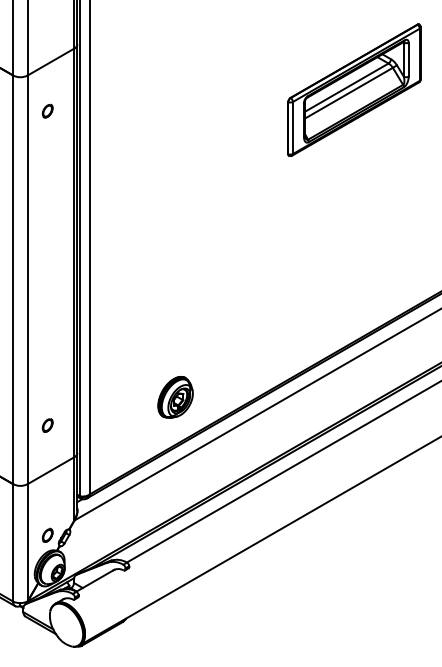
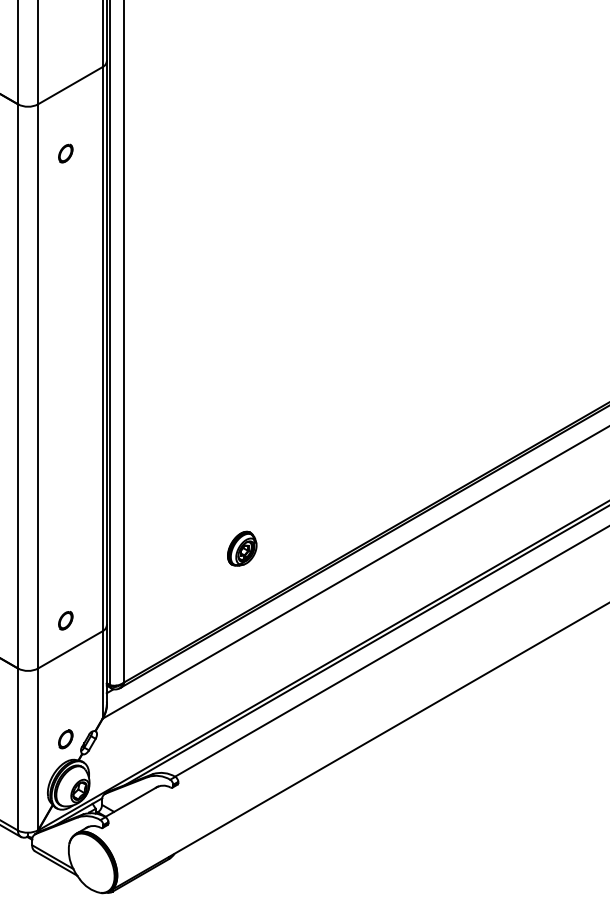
part: (354, 89) -> (489, 123), removed
part: (175, 397) -> (242, 548), size x0.6
part: (47, 425) -> (65, 620), moved

